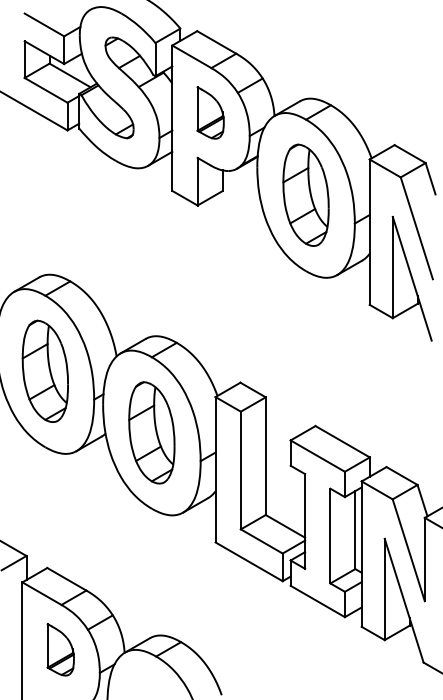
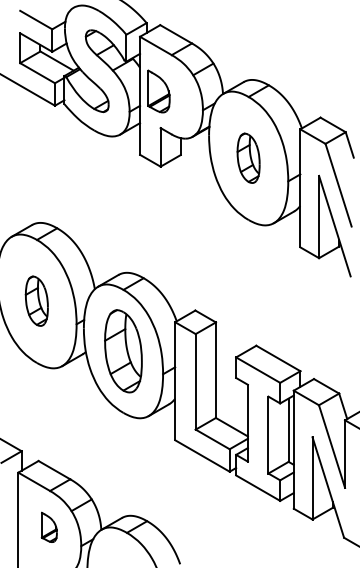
part: (210, 112) -> (158, 91), moved
part: (305, 194) -> (248, 157), size x0.6
part: (44, 370) -> (36, 300), size x0.6
part: (60, 649) -> (49, 527), size x0.7

